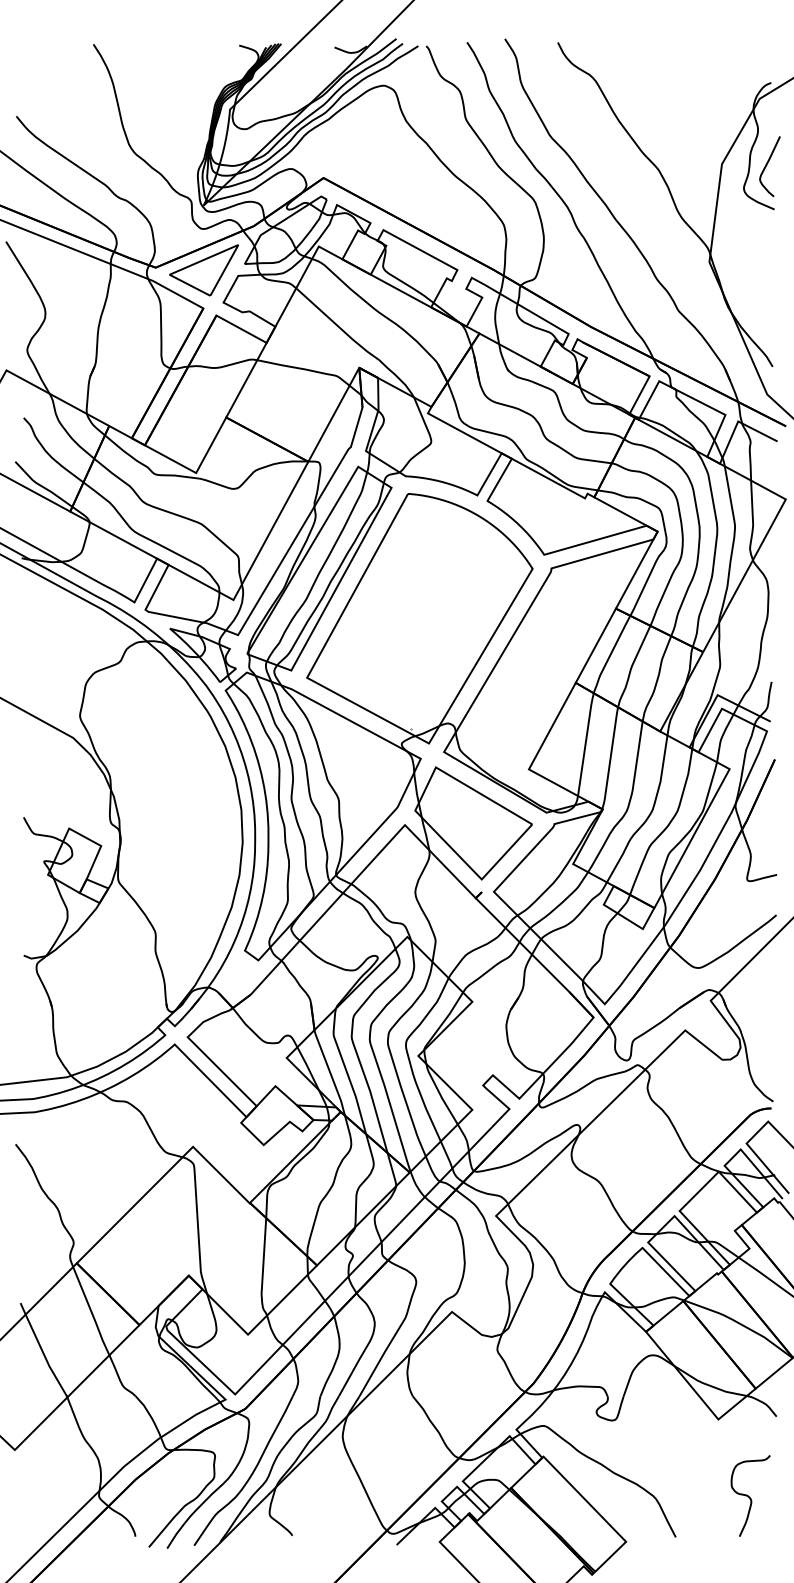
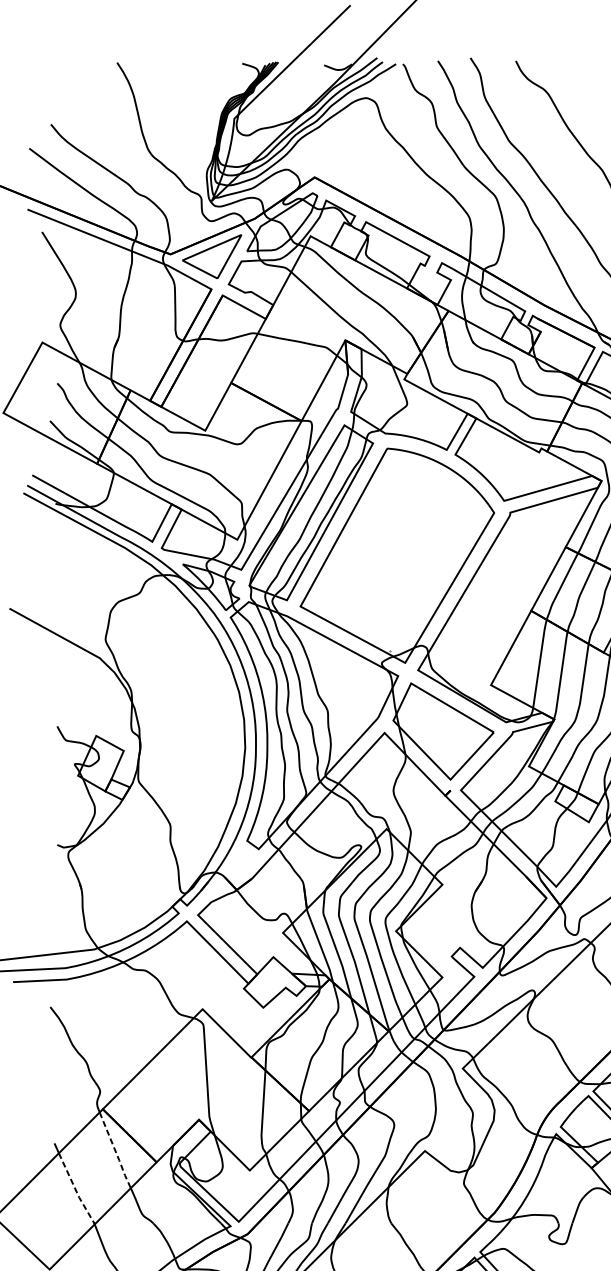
line: (91, 1312) -> (115, 1151), solid -> dashed
line: (45, 1357) -> (75, 1190), solid -> dashed

